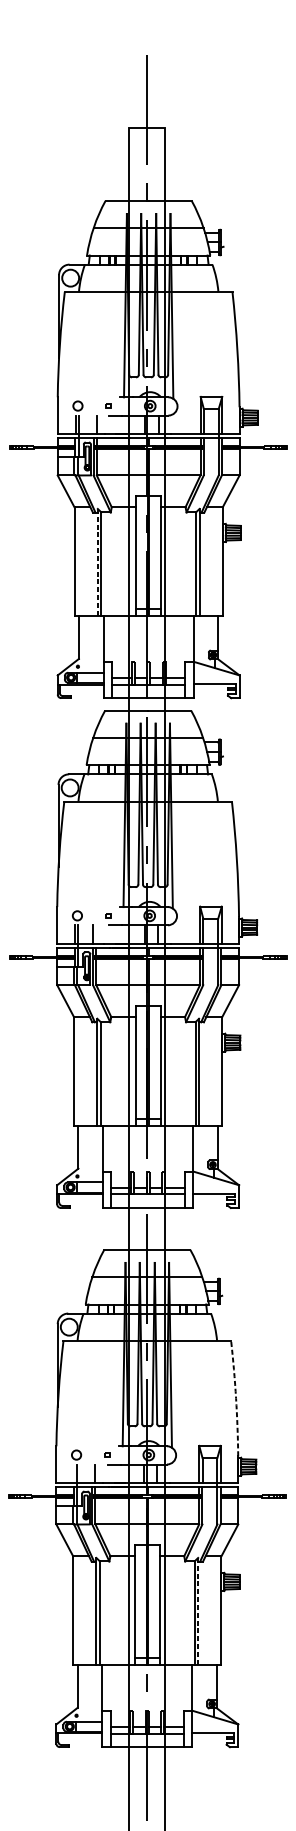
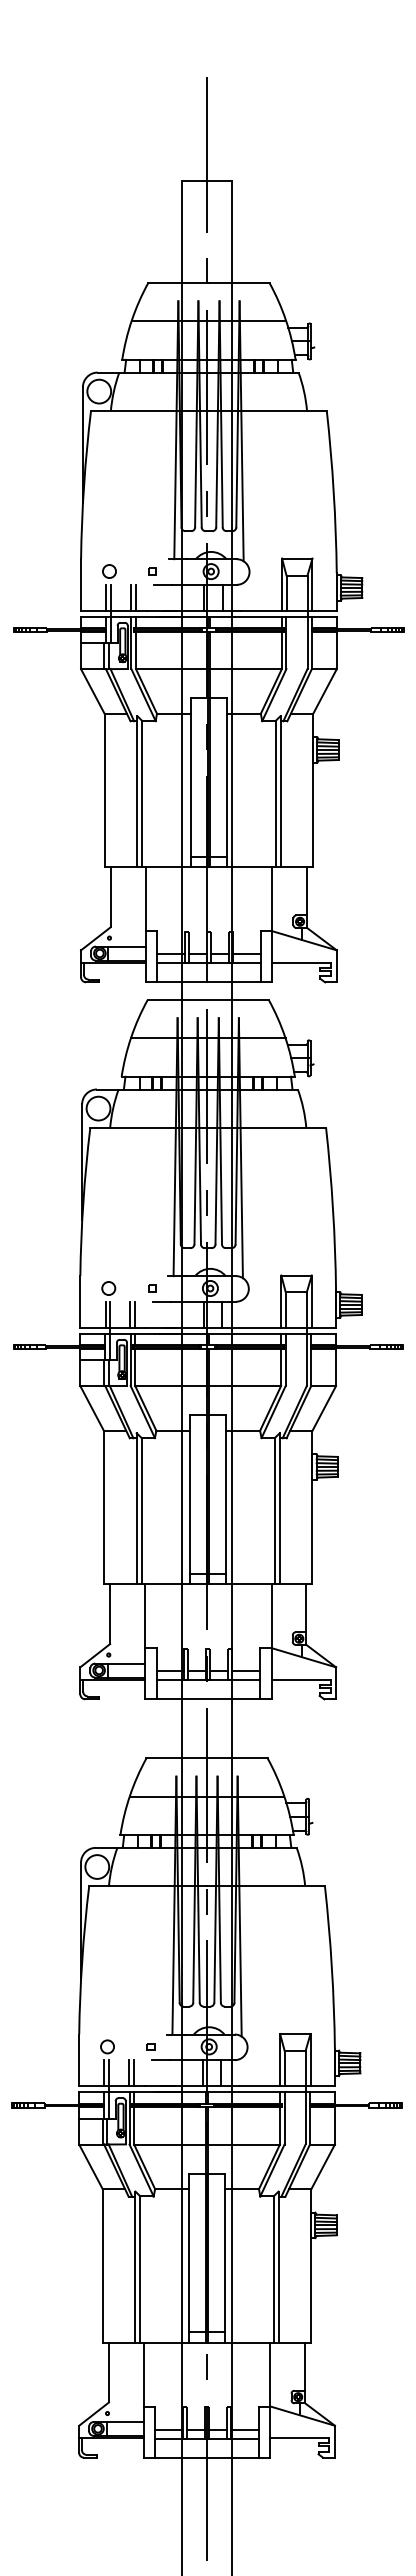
line: (93, 424) -> (131, 597), added
line: (97, 562) -> (137, 791), dashed -> solid
line: (95, 934) -> (134, 1314), added
arc: (235, 1398) -> (331, 1967), dashed -> solid
line: (74, 1473) -> (104, 2073), added
line: (92, 1473) -> (129, 2073), added
line: (198, 1611) -> (278, 2267), dashed -> solid

